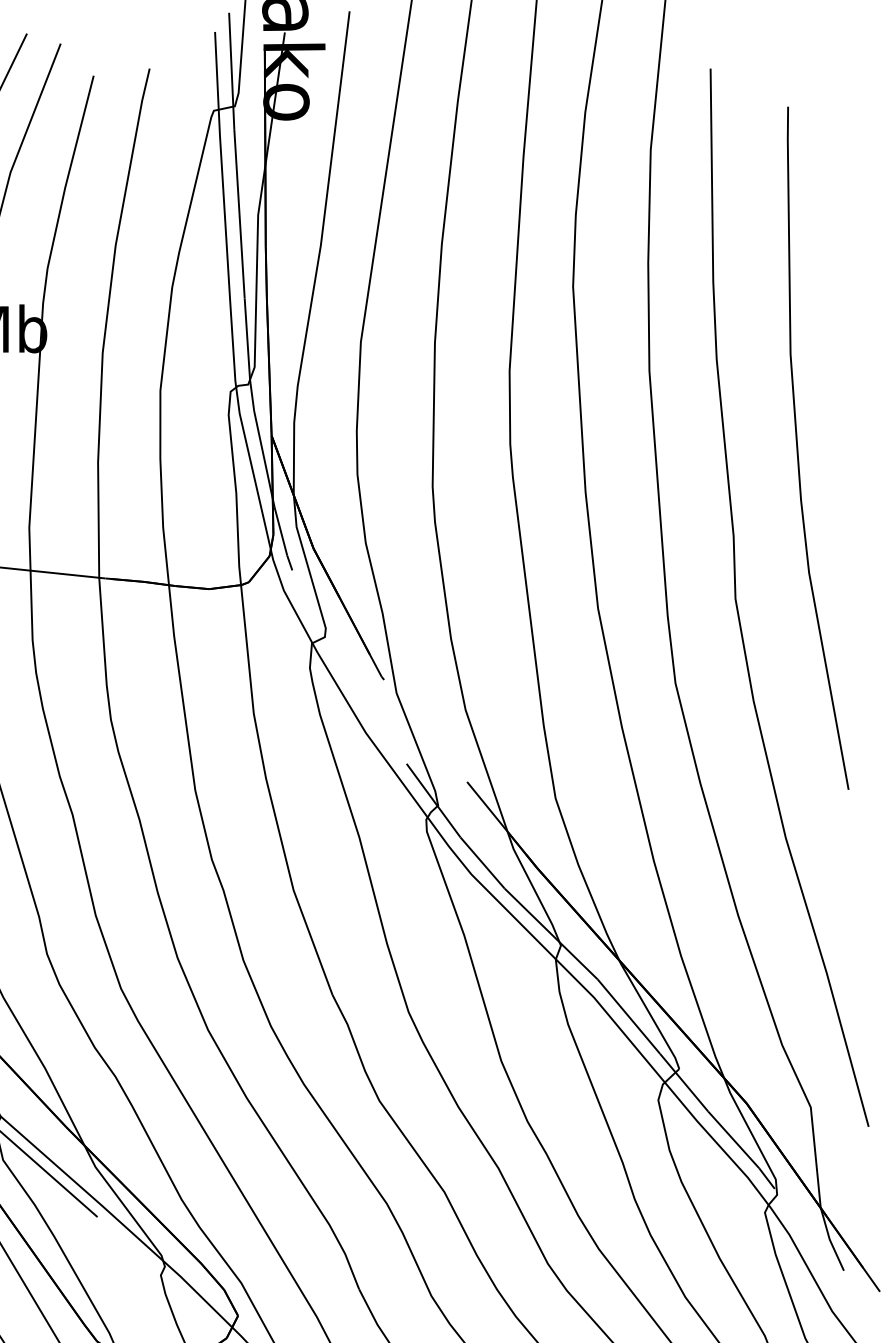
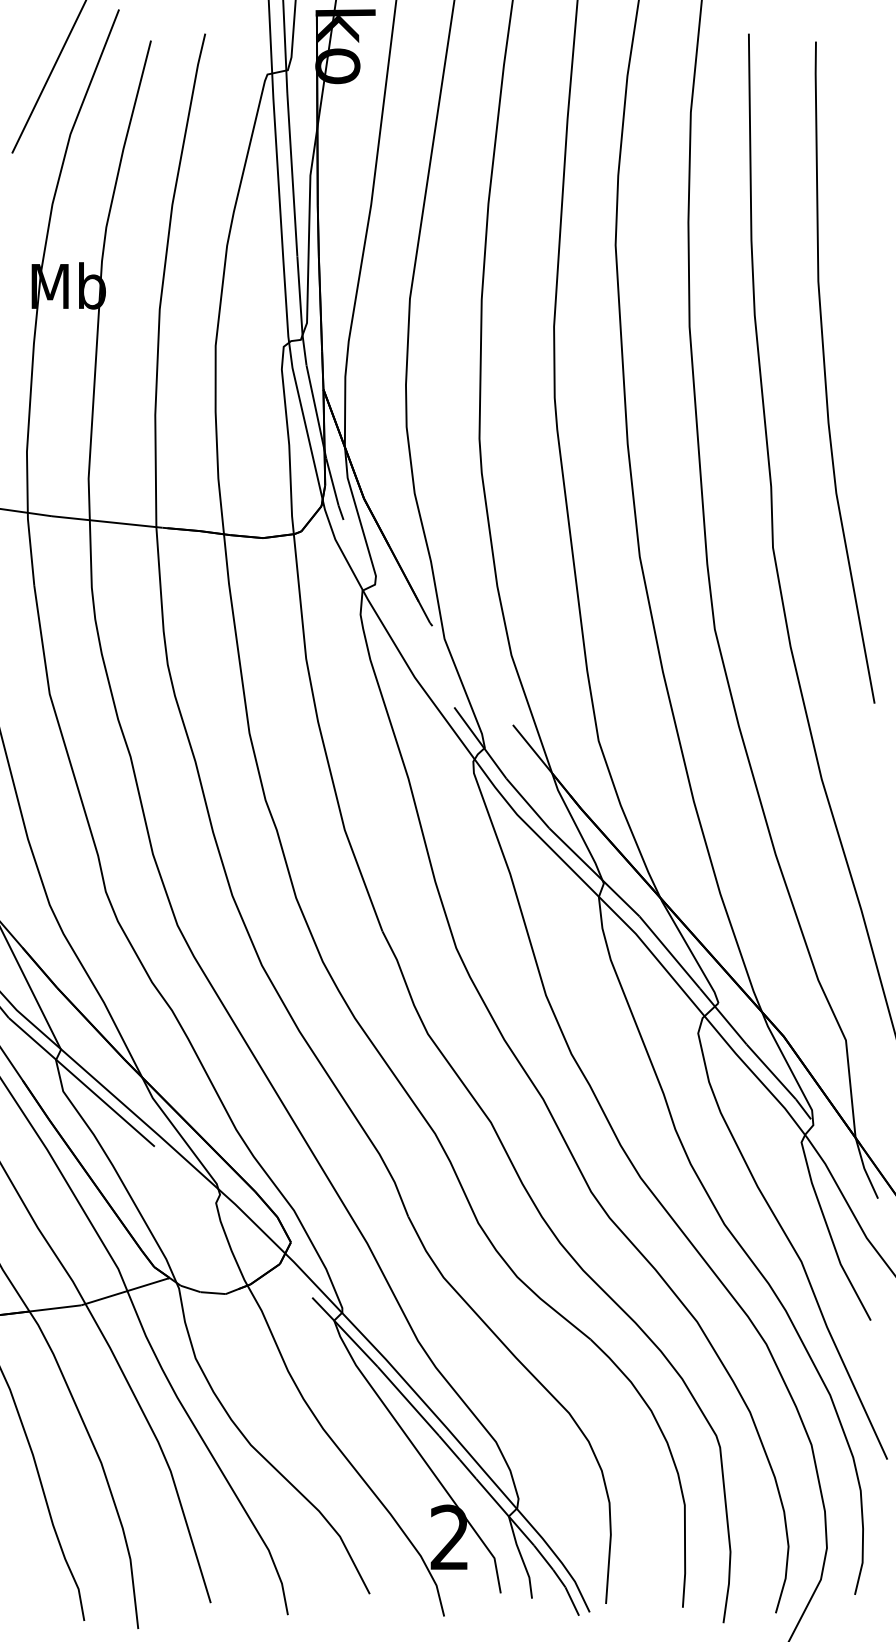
curve: (798, 452) -> (826, 376), moved

